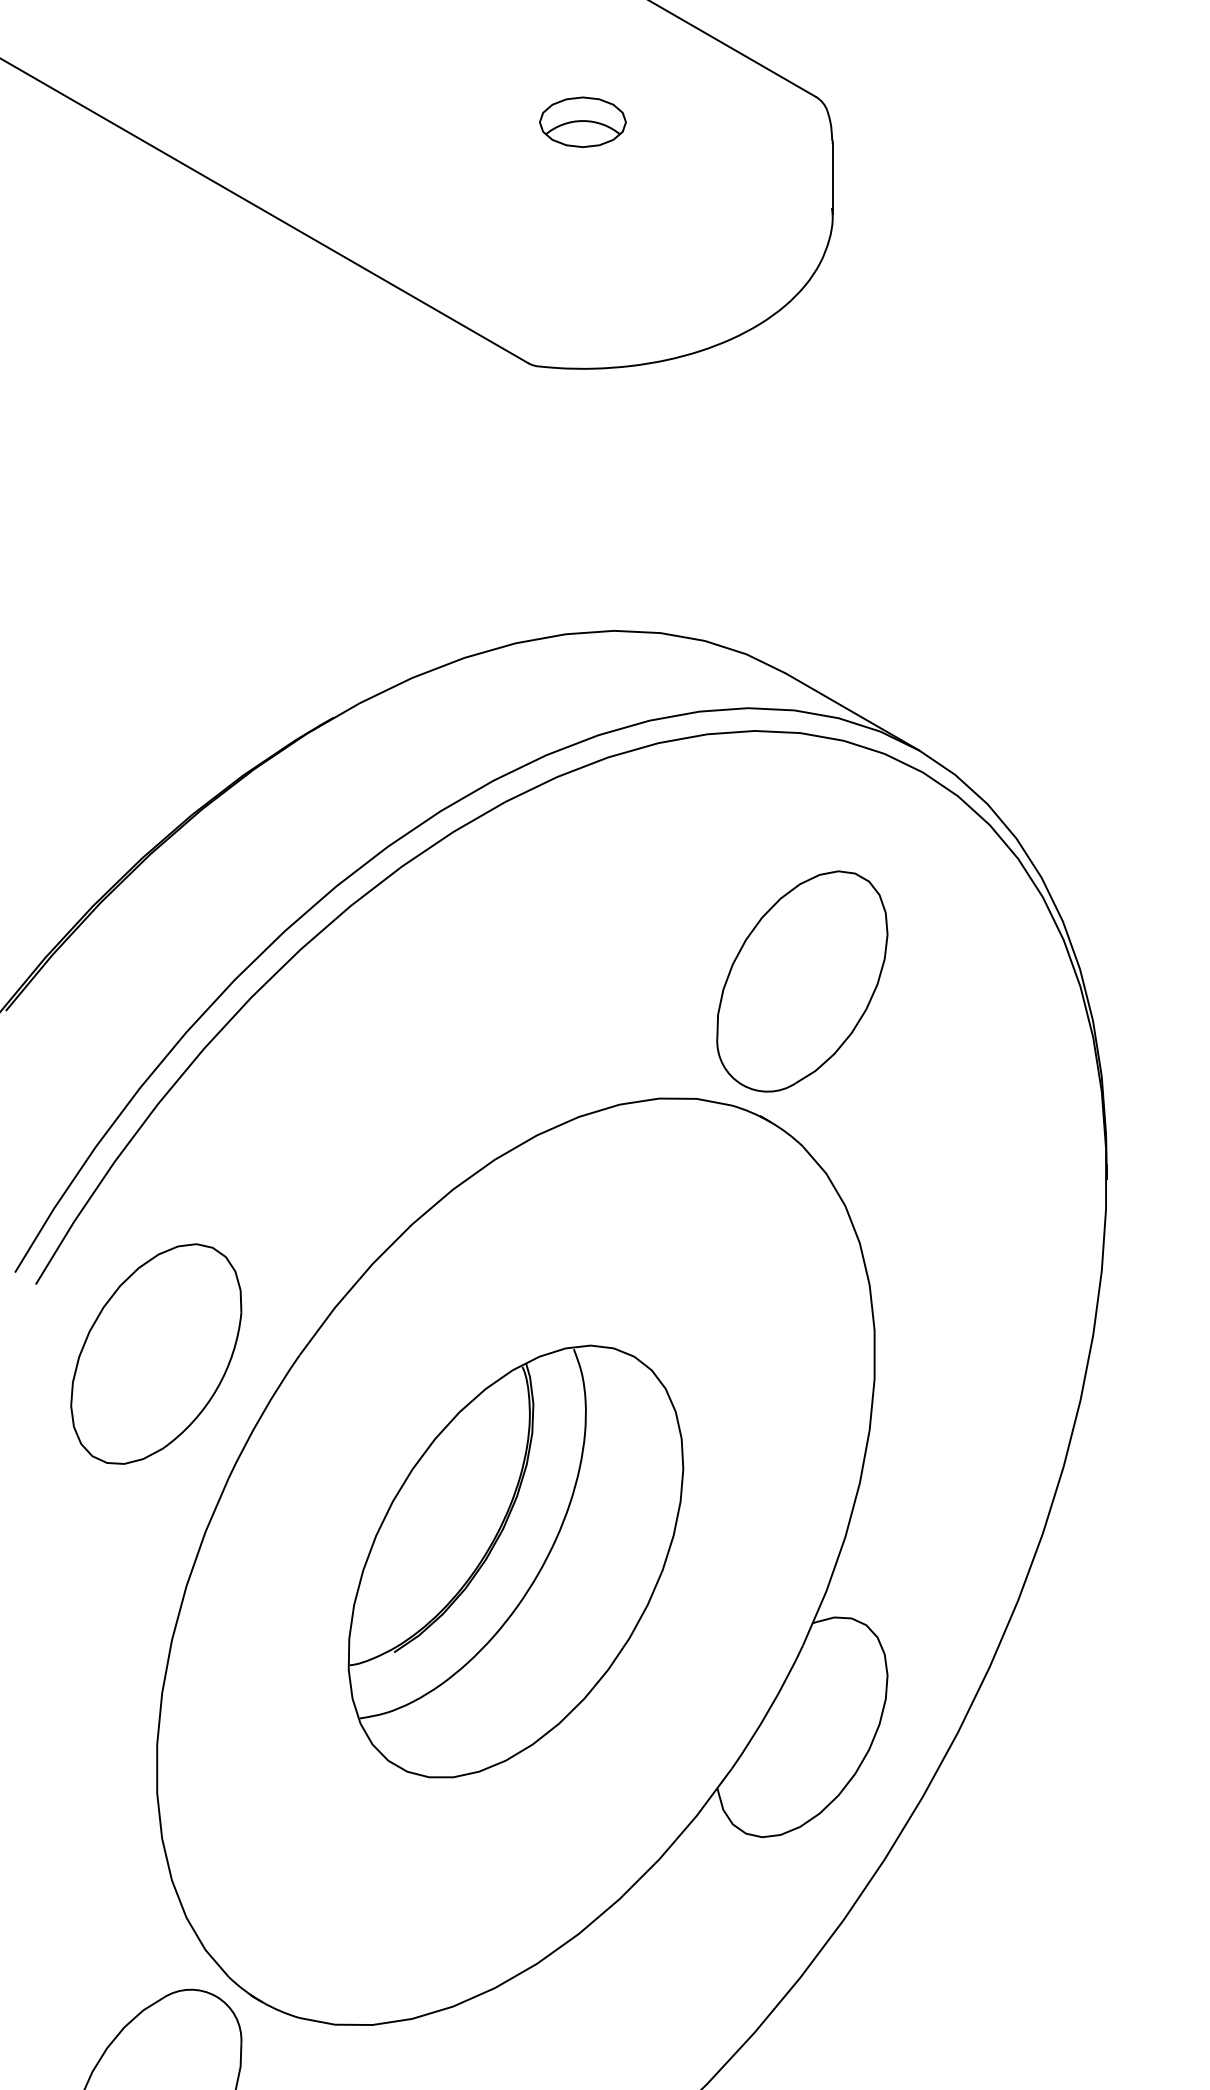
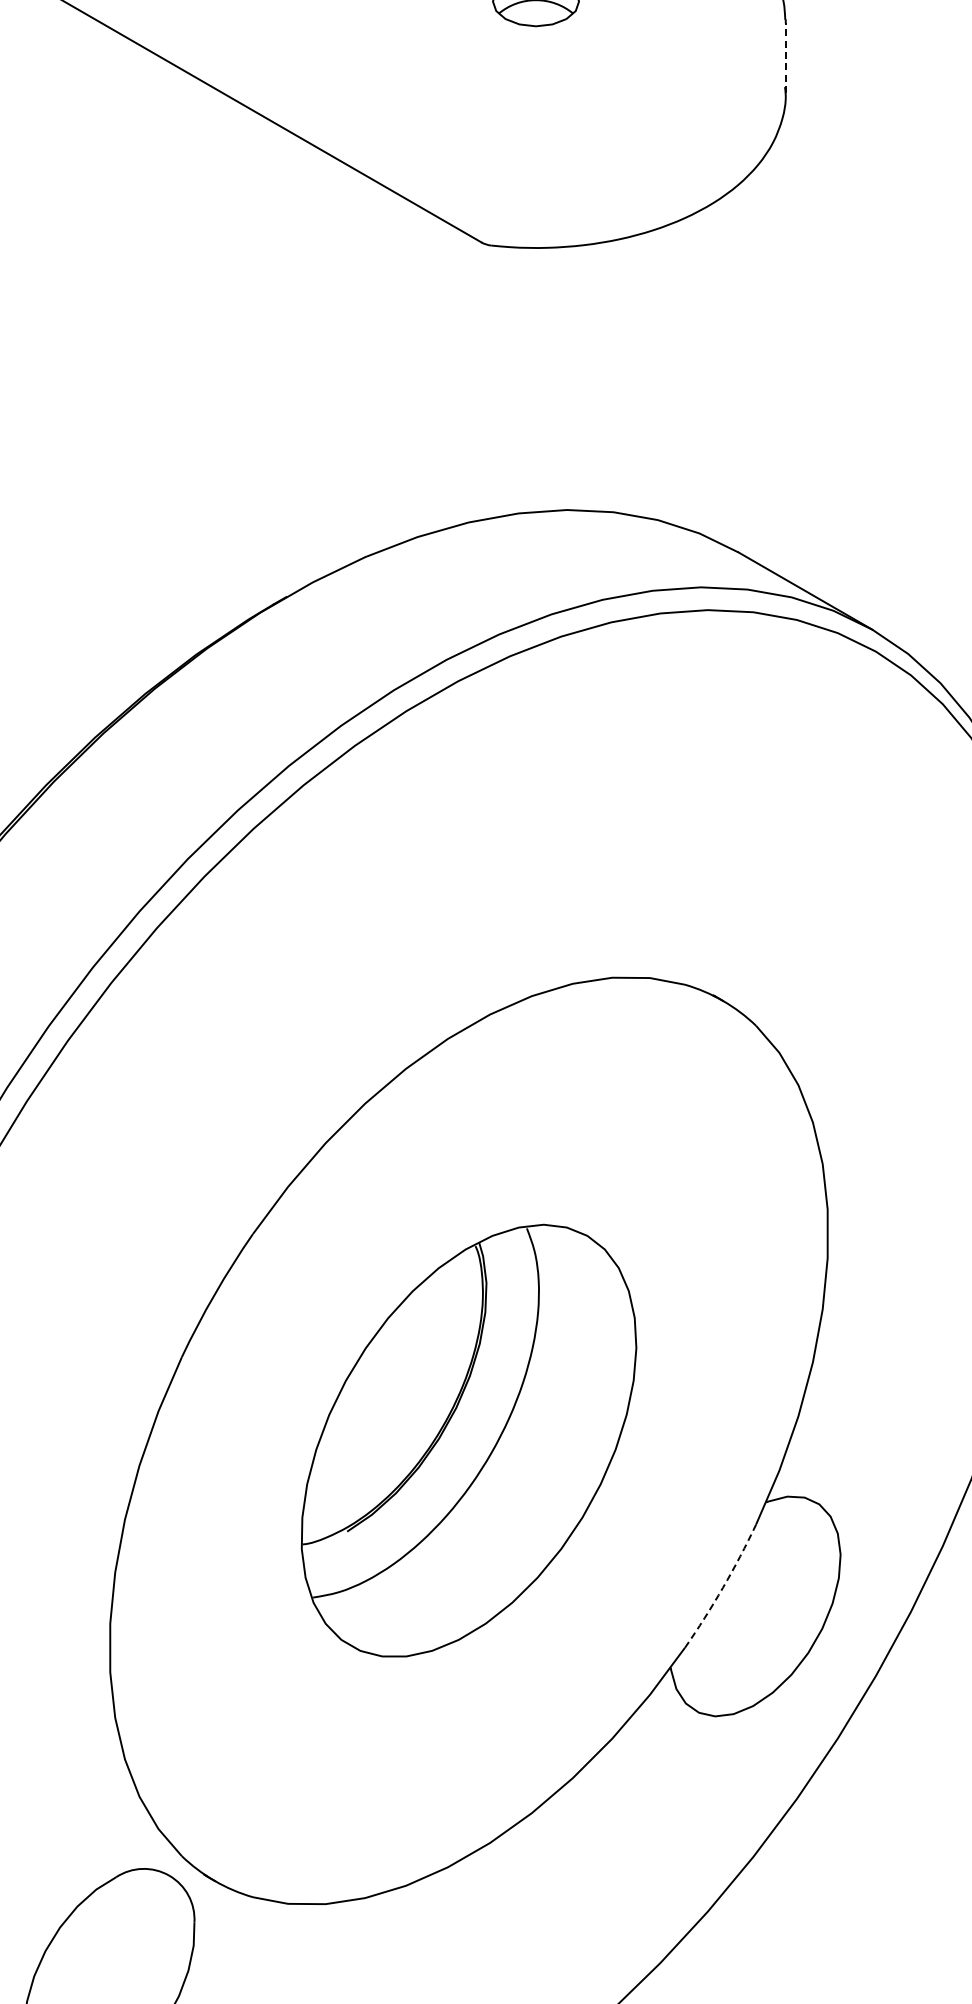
line: (832, 178) -> (785, 57), solid -> dashed
part: (802, 981) -> (755, 860), removed
part: (156, 1353) -> (109, 1232), removed
arc: (769, 1708) -> (722, 1587), solid -> dashed

